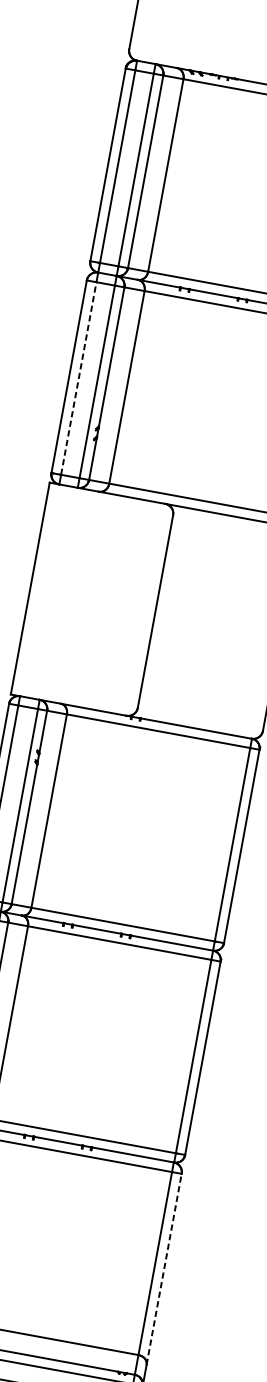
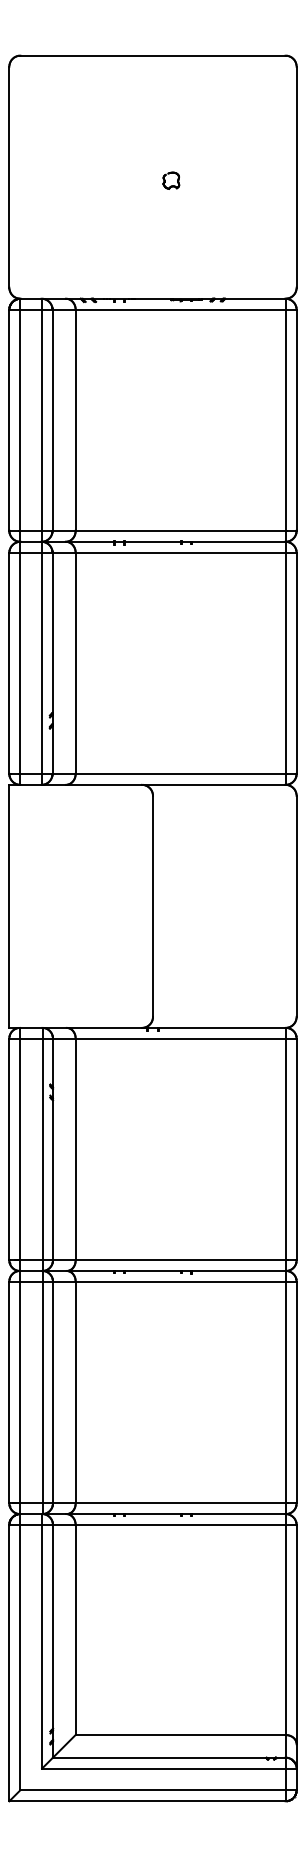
line: (79, 377) -> (20, 662), dashed -> solid
line: (164, 1269) -> (296, 1634), dashed -> solid

